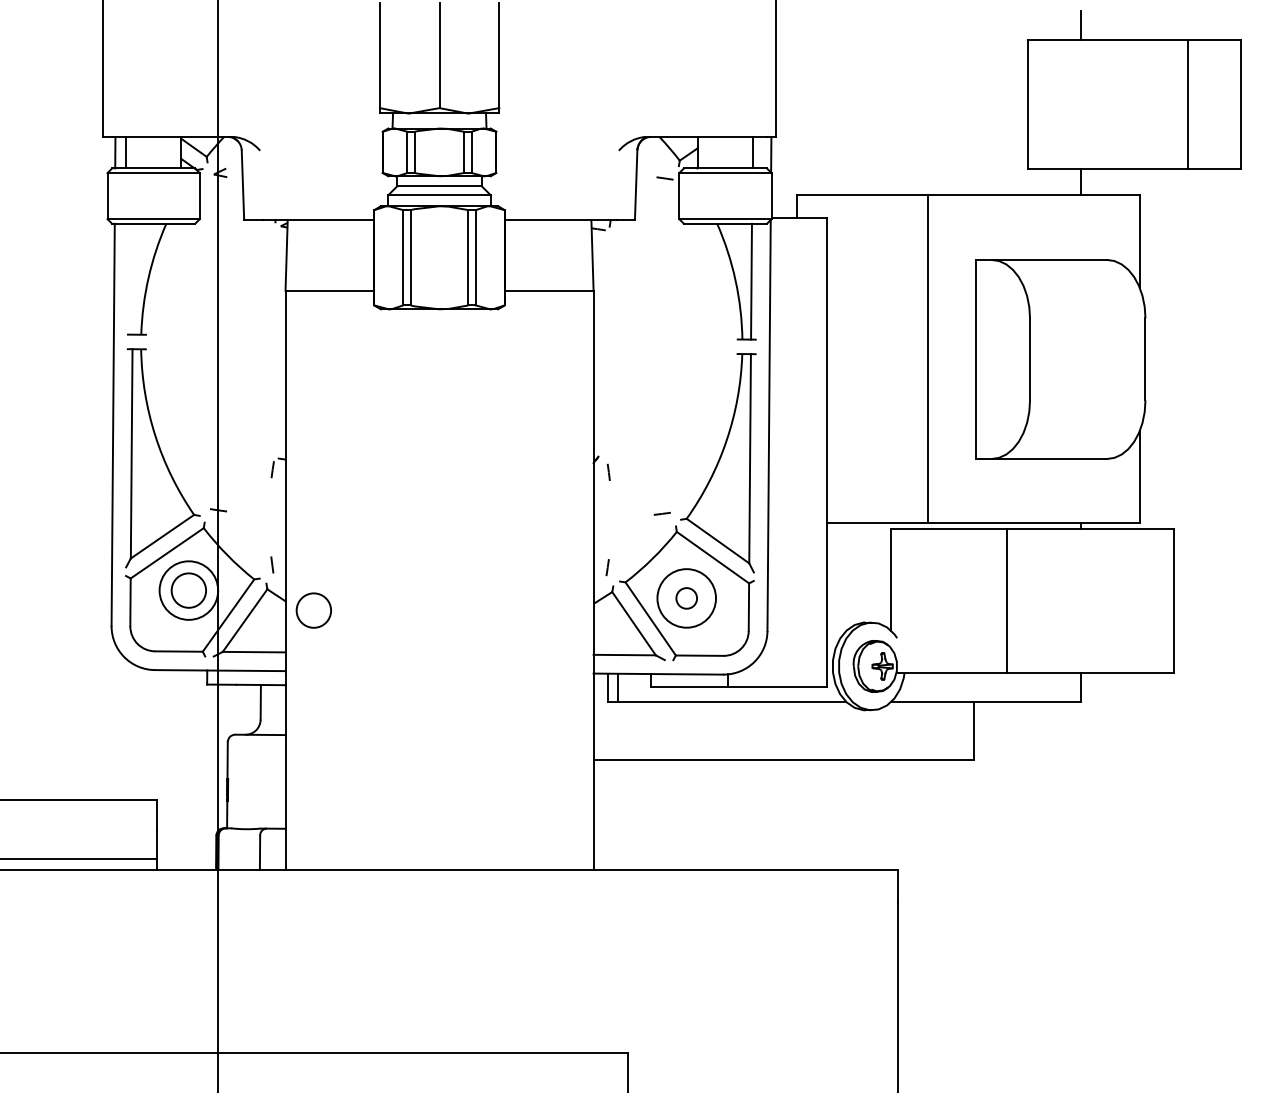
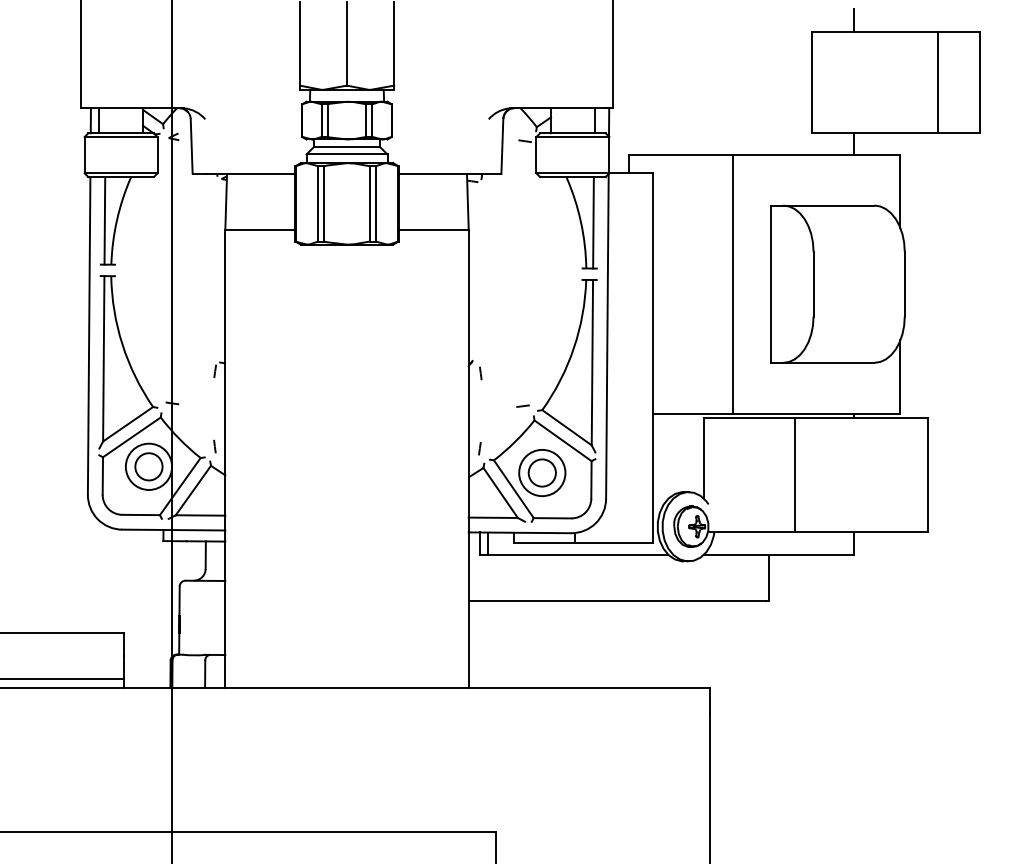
line: (132, 278) -> (104, 220), added
circle: (686, 598) -> (542, 473), size x1.67
circle: (313, 610) -> (247, 482), removed

